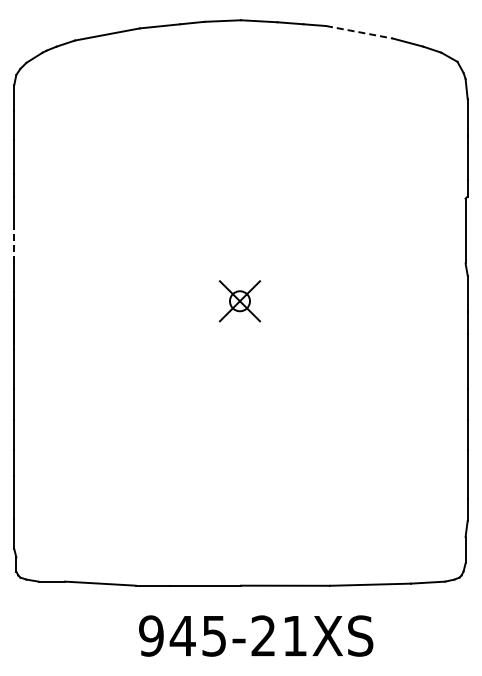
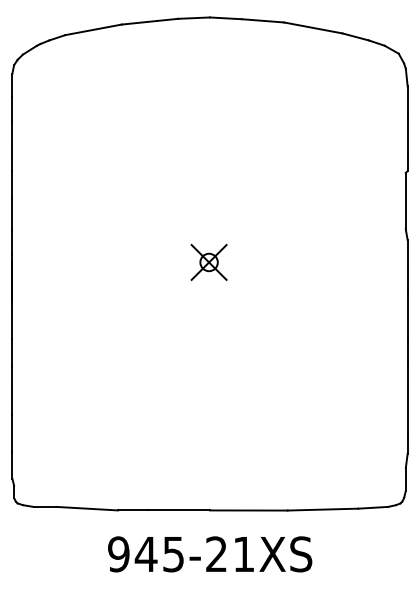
line: (359, 32) -> (313, 28), dashed -> solid
line: (14, 244) -> (12, 212), dashed -> solid
text: (256, 635) -> (210, 553), moved

